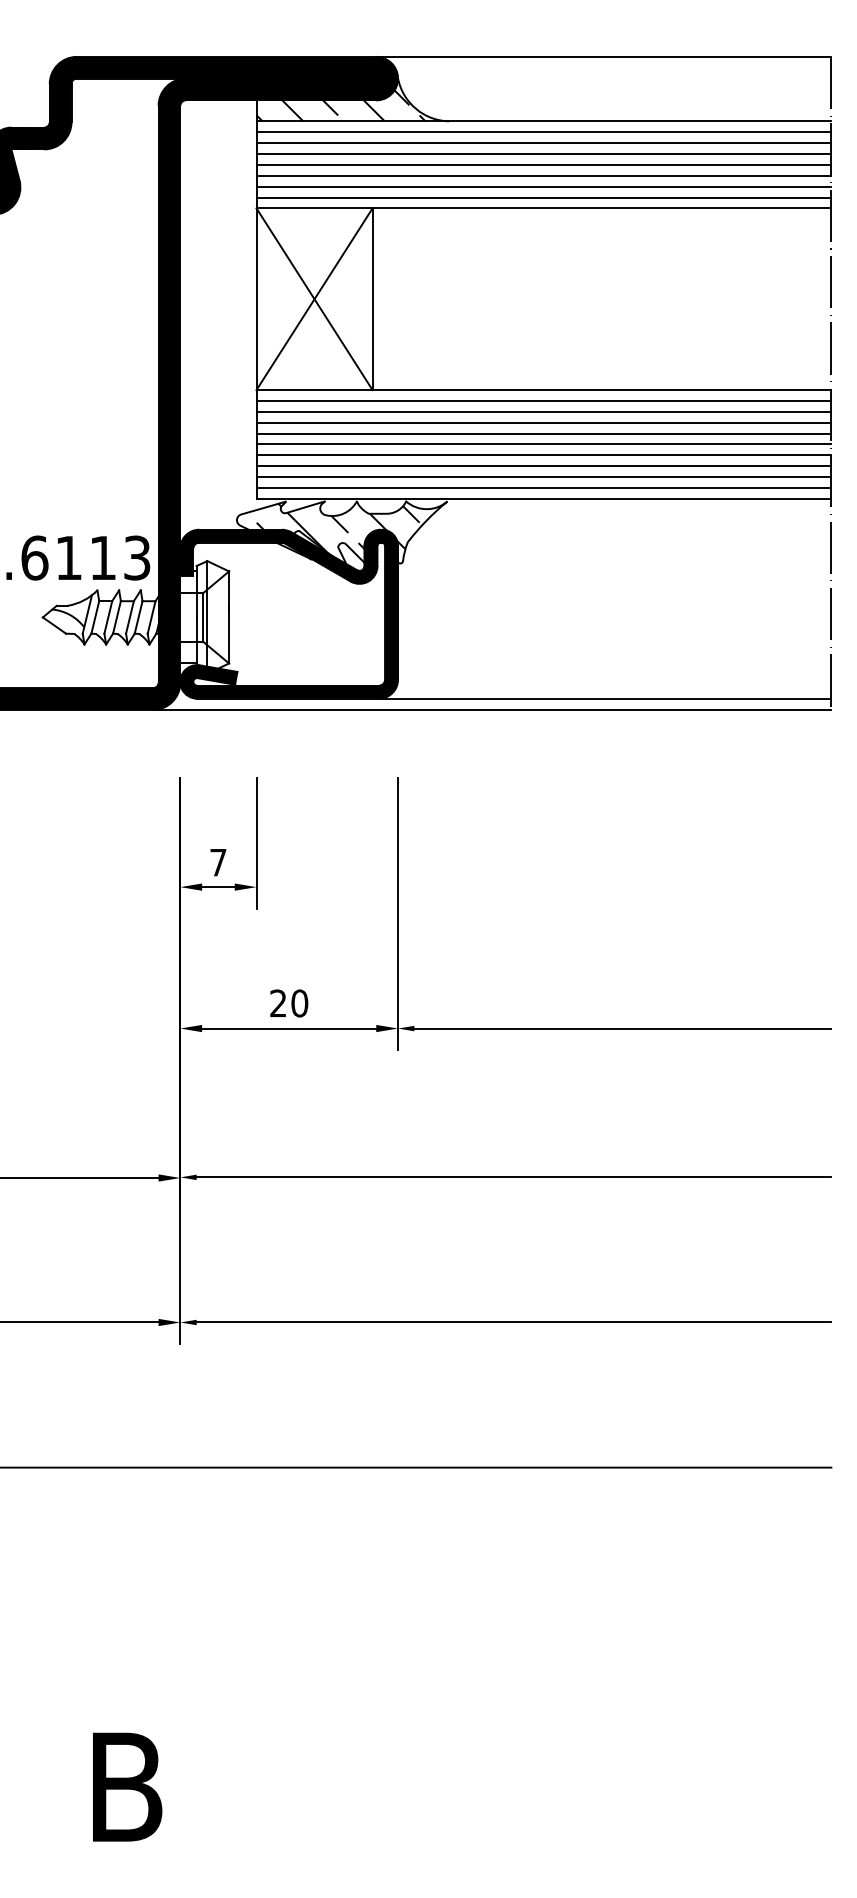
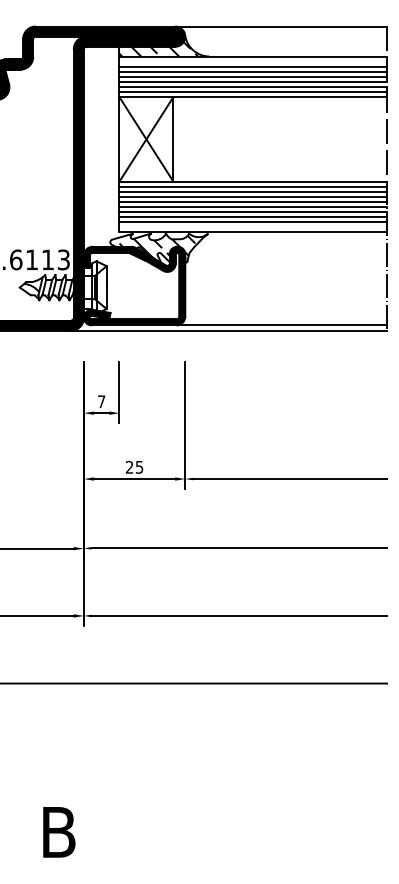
line: (544, 131) -> (253, 61), removed
line: (544, 488) -> (253, 227), removed
text: (299, 1001) -> (139, 466), 20 -> 25

